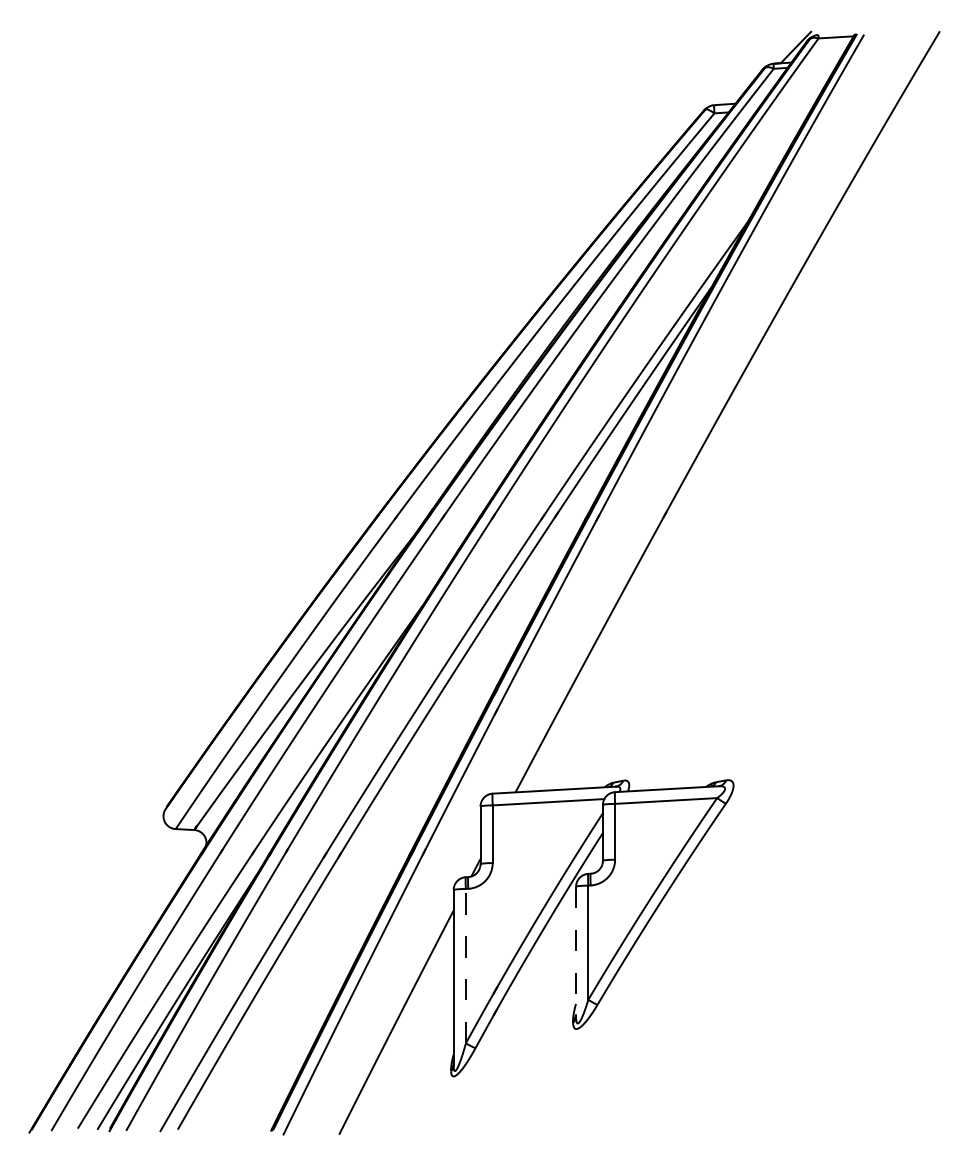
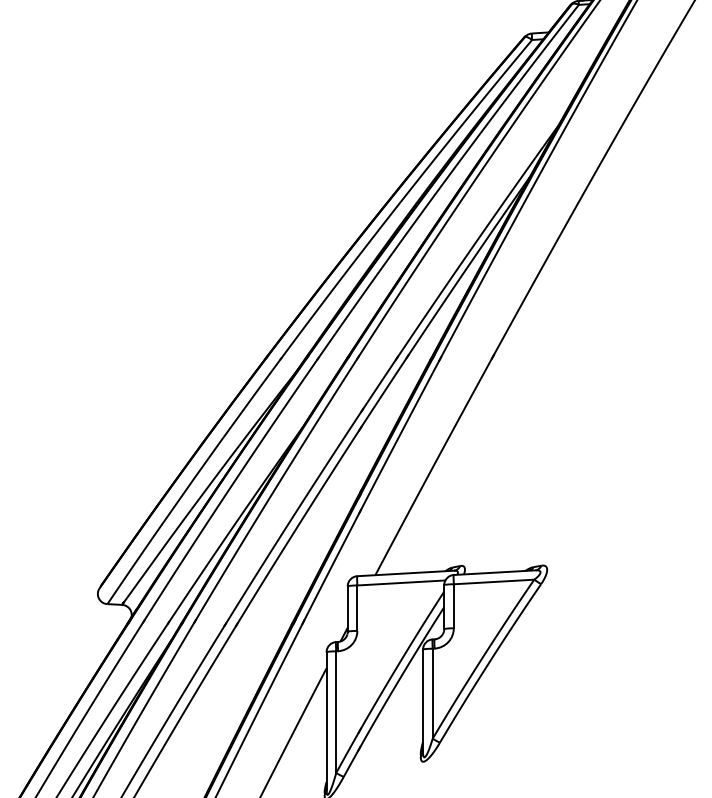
line: (576, 951) -> (423, 700), dashed -> solid
line: (465, 965) -> (335, 711), dashed -> solid

